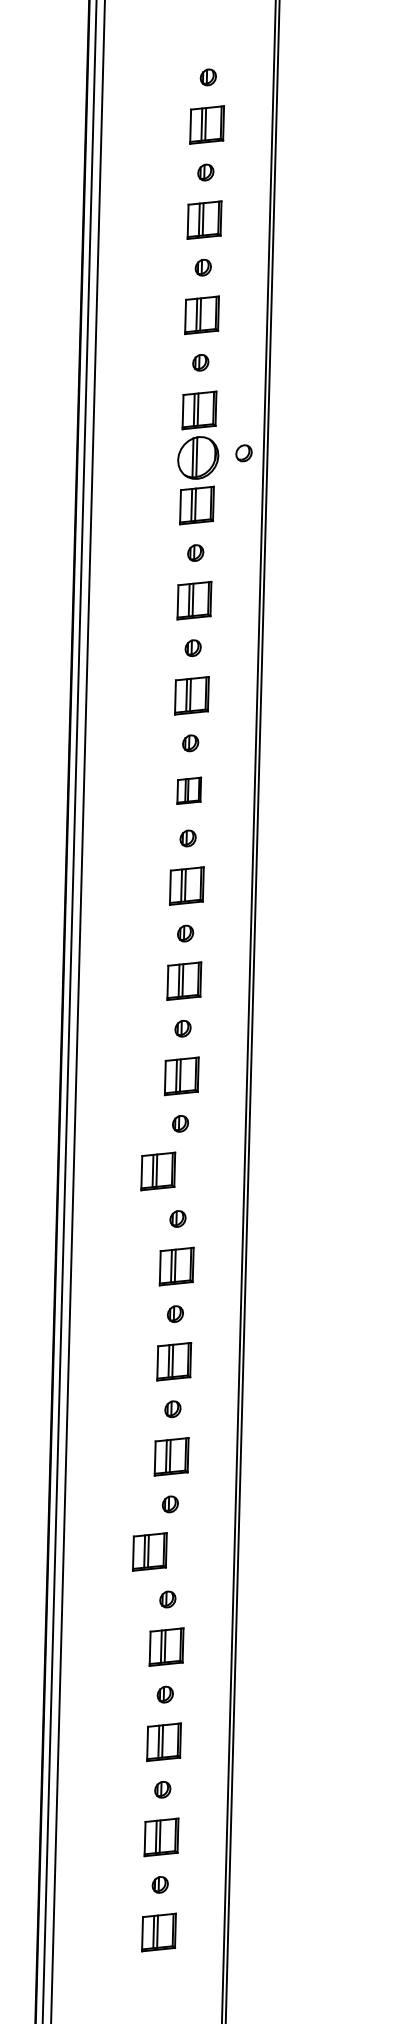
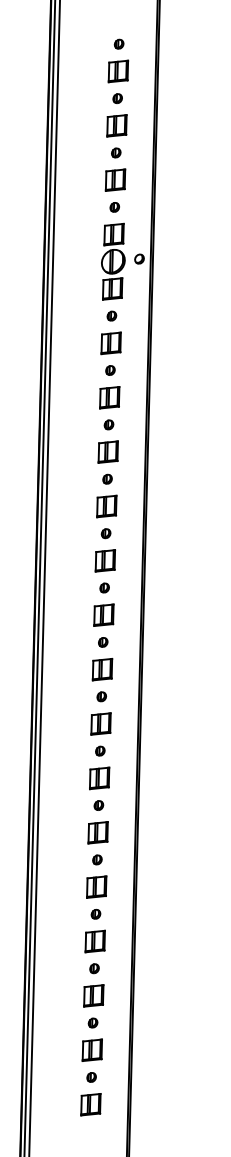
part: (188, 789) -> (107, 451), size x1.43
part: (158, 1171) -> (102, 669), moved
part: (149, 1550) -> (96, 886), moved

